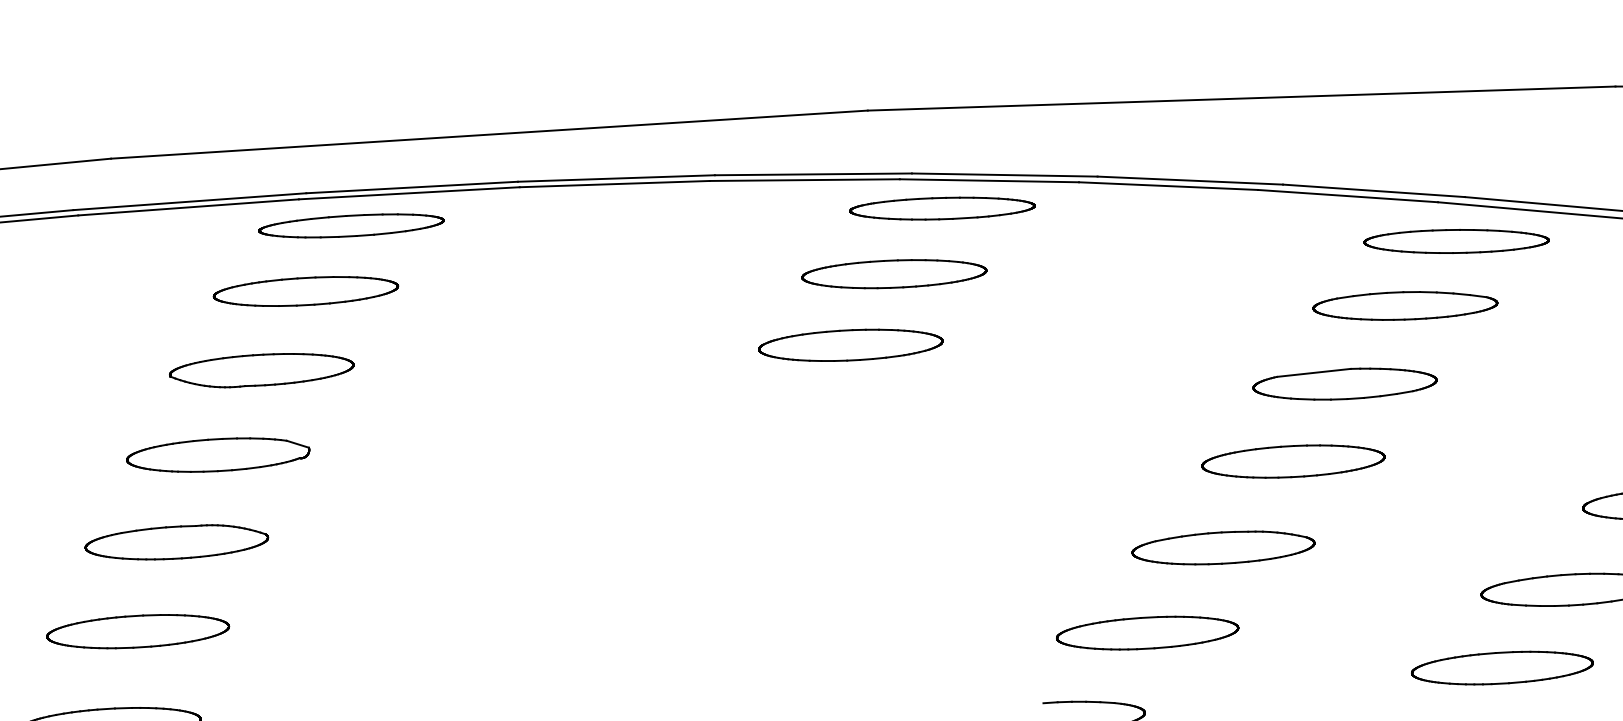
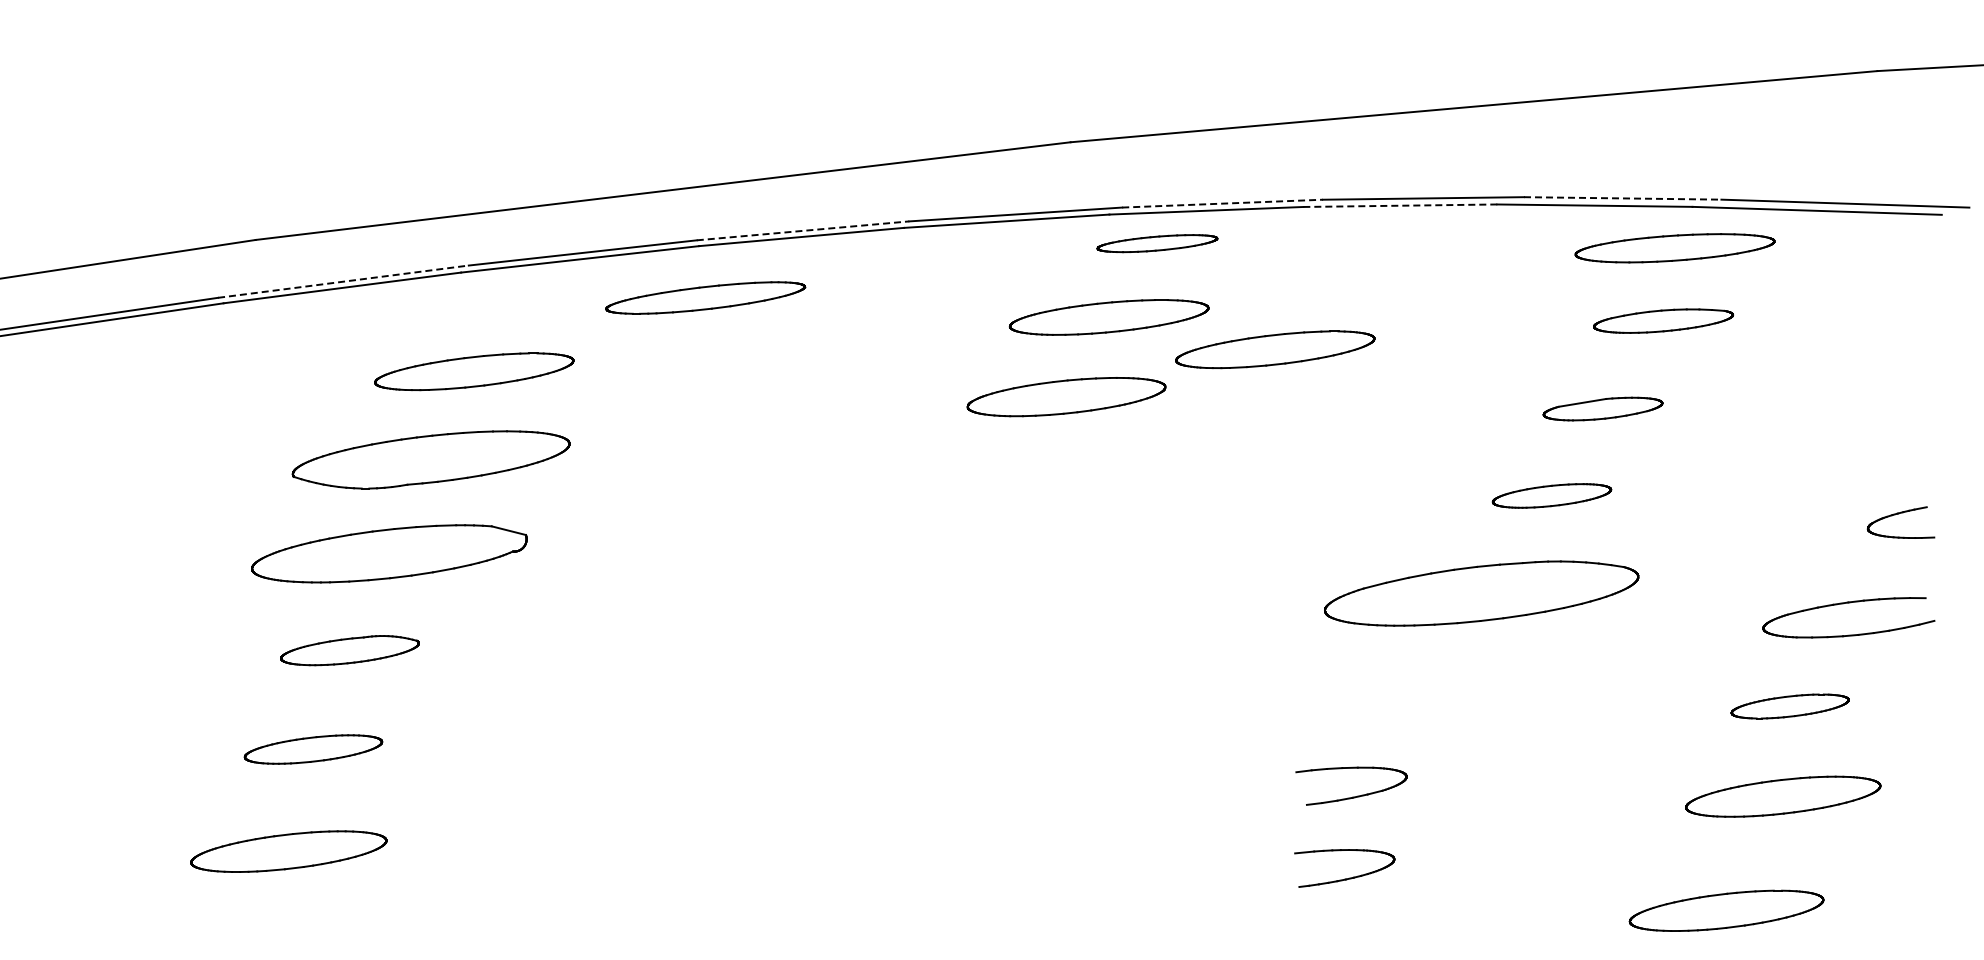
line: (1004, 174) -> (1222, 203), solid -> dashed
line: (616, 178) -> (803, 230), solid -> dashed
line: (1168, 185) -> (1400, 205), solid -> dashed
line: (1373, 190) -> (1622, 198), solid -> dashed
line: (189, 201) -> (343, 281), solid -> dashed
part: (942, 208) -> (1157, 243), size x0.6
part: (351, 225) -> (705, 297), moved
part: (1456, 241) -> (1674, 248), moved
part: (1405, 305) -> (1663, 320), size x0.7
part: (1045, 312) -> (1275, 349), added
part: (261, 370) -> (431, 459), size x1.4
part: (1344, 383) -> (1602, 408), size x0.6
part: (218, 454) -> (389, 553), size x1.4
part: (1293, 461) -> (1551, 495), size x0.6
part: (176, 542) -> (349, 650), size x0.7
part: (1223, 547) -> (1481, 593), size x1.6
part: (138, 631) -> (313, 749), size x0.7
part: (1147, 633) -> (1404, 690), removed
part: (1501, 668) -> (1789, 706), size x0.6

